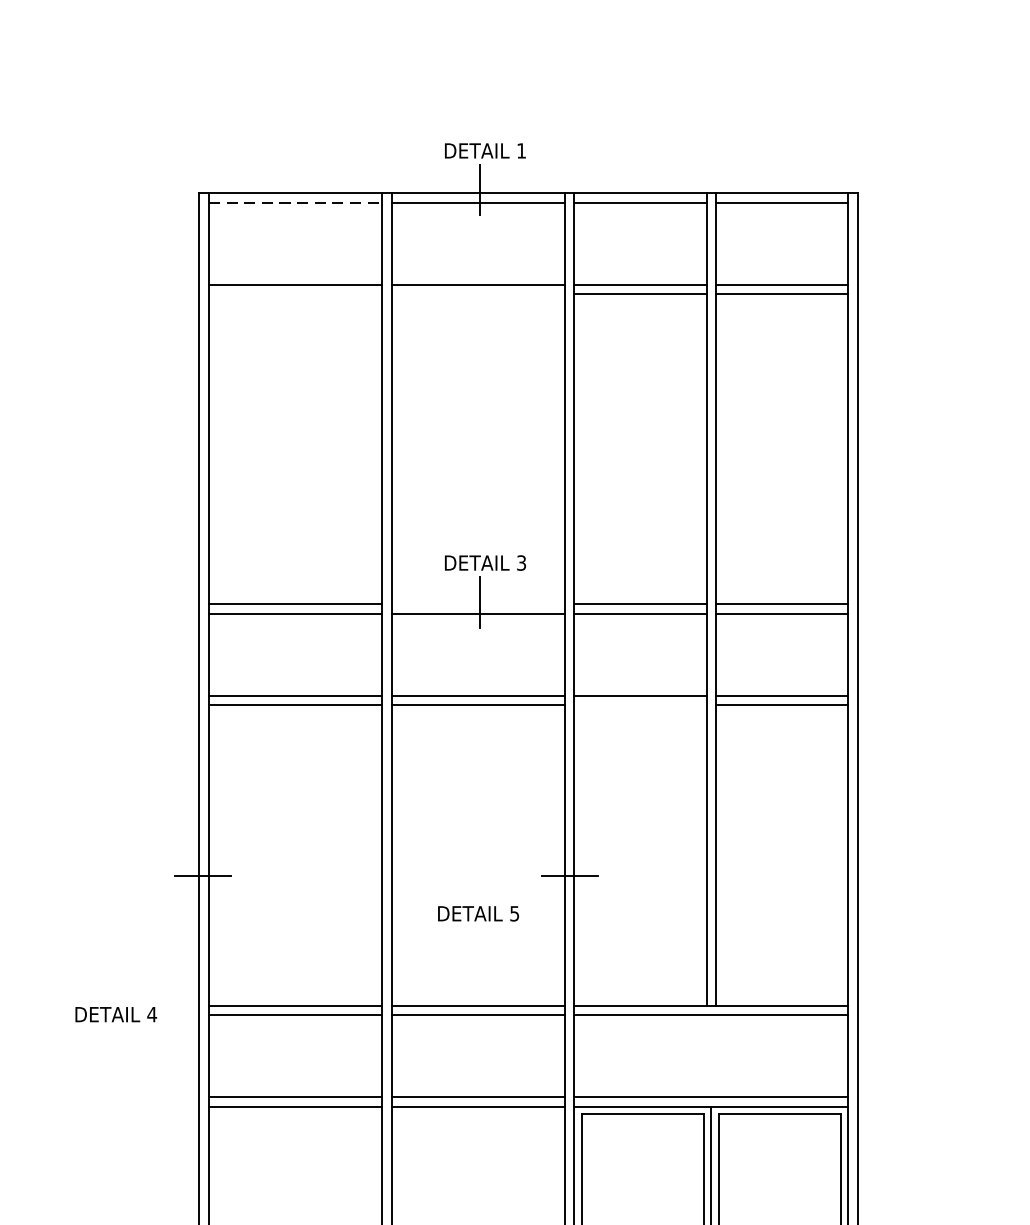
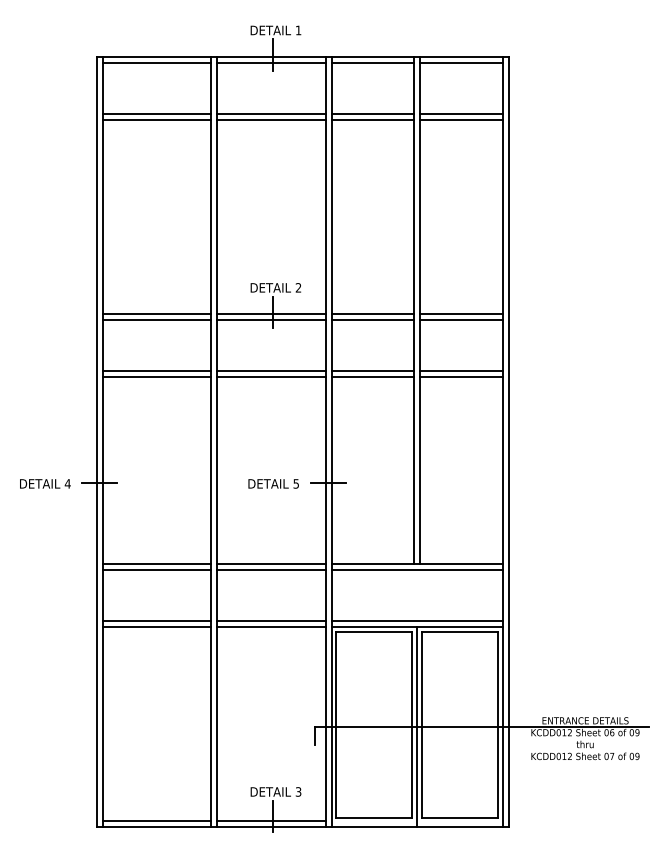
line: (295, 202) -> (157, 62), dashed -> solid
line: (295, 293) -> (157, 119), added
line: (478, 293) -> (271, 119), added
text: (521, 562) -> (298, 287), 3 -> 2
line: (478, 604) -> (271, 313), added
line: (639, 704) -> (372, 376), added
text: (478, 913) -> (273, 483), moved
text: (116, 1014) -> (45, 483), moved

